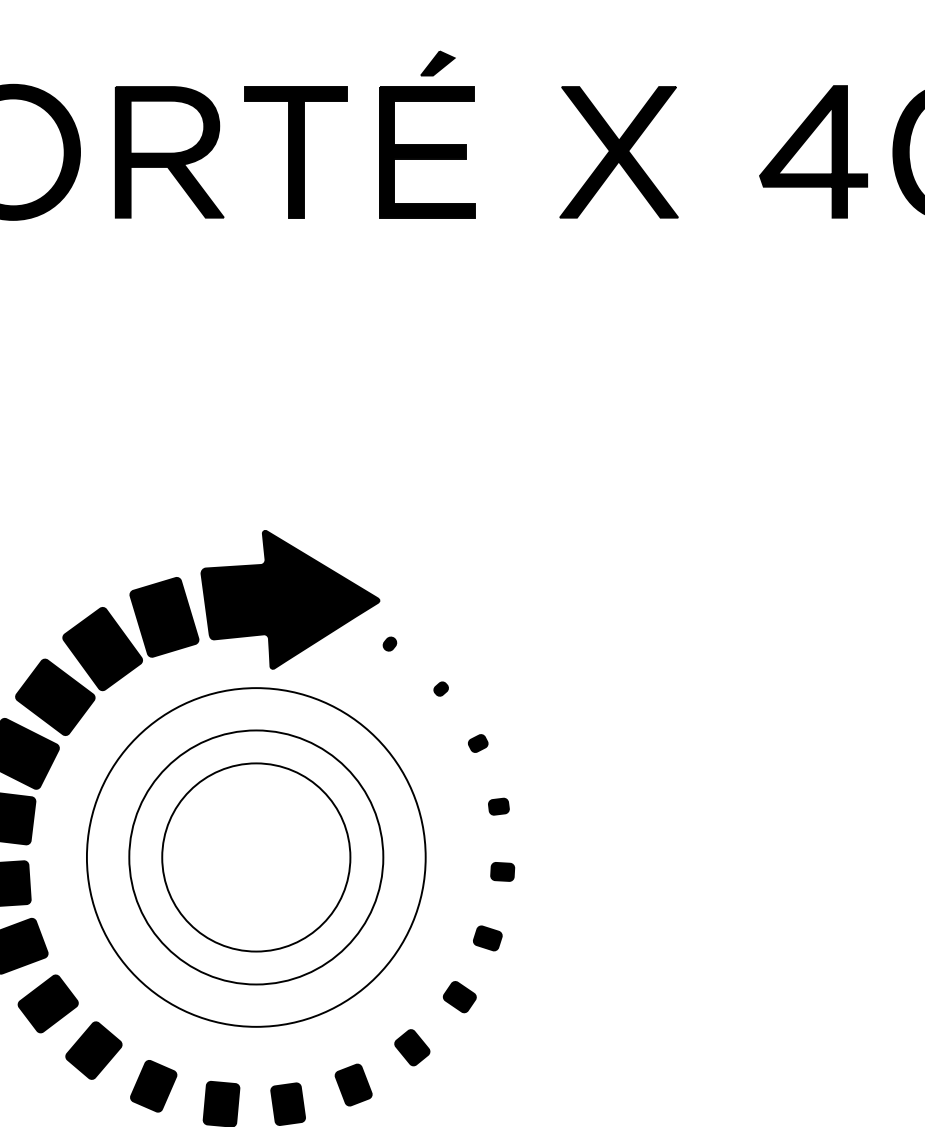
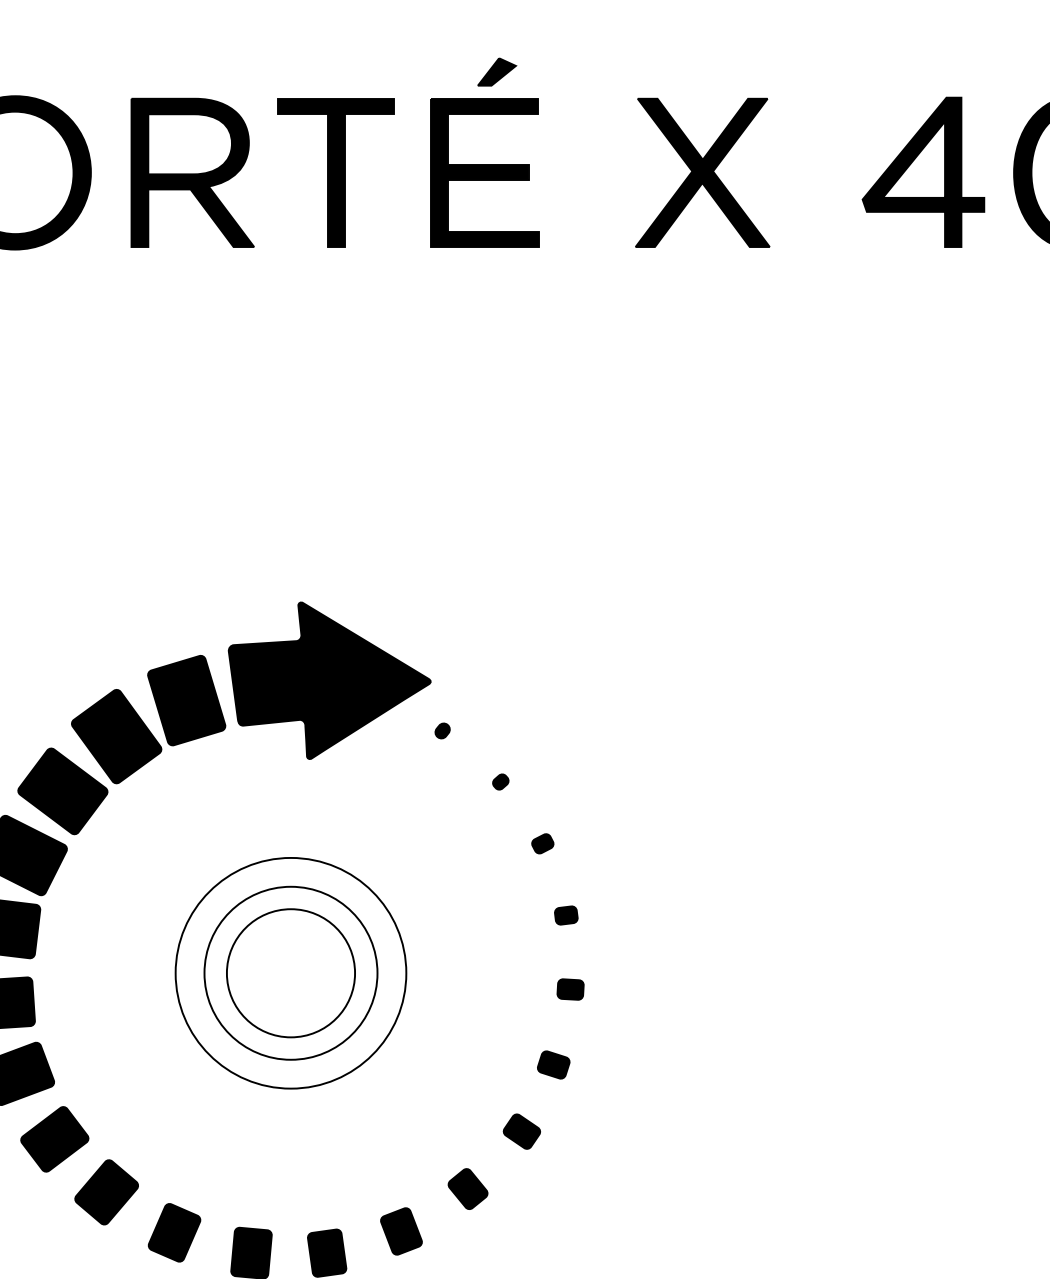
part: (255, 857) -> (290, 973), size x0.6

